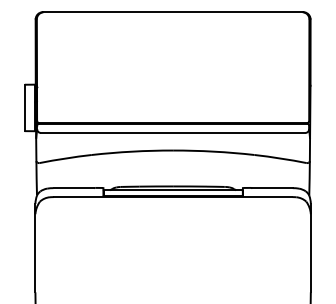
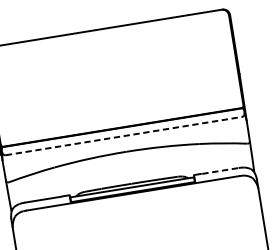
line: (173, 132) -> (124, 135), solid -> dashed
line: (272, 188) -> (220, 171), solid -> dashed

